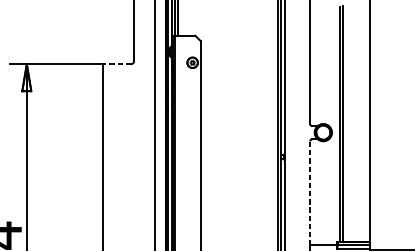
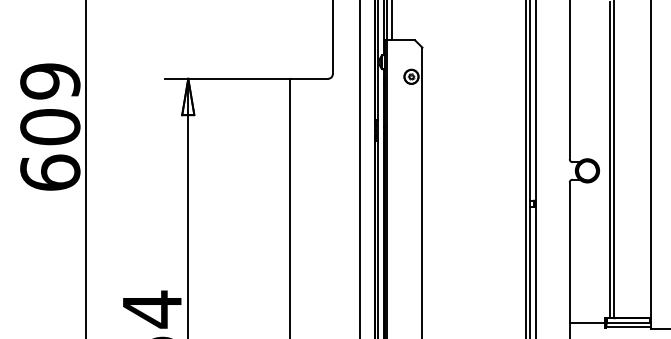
line: (116, 64) -> (309, 78), dashed -> solid
line: (309, 193) -> (569, 252), dashed -> solid

